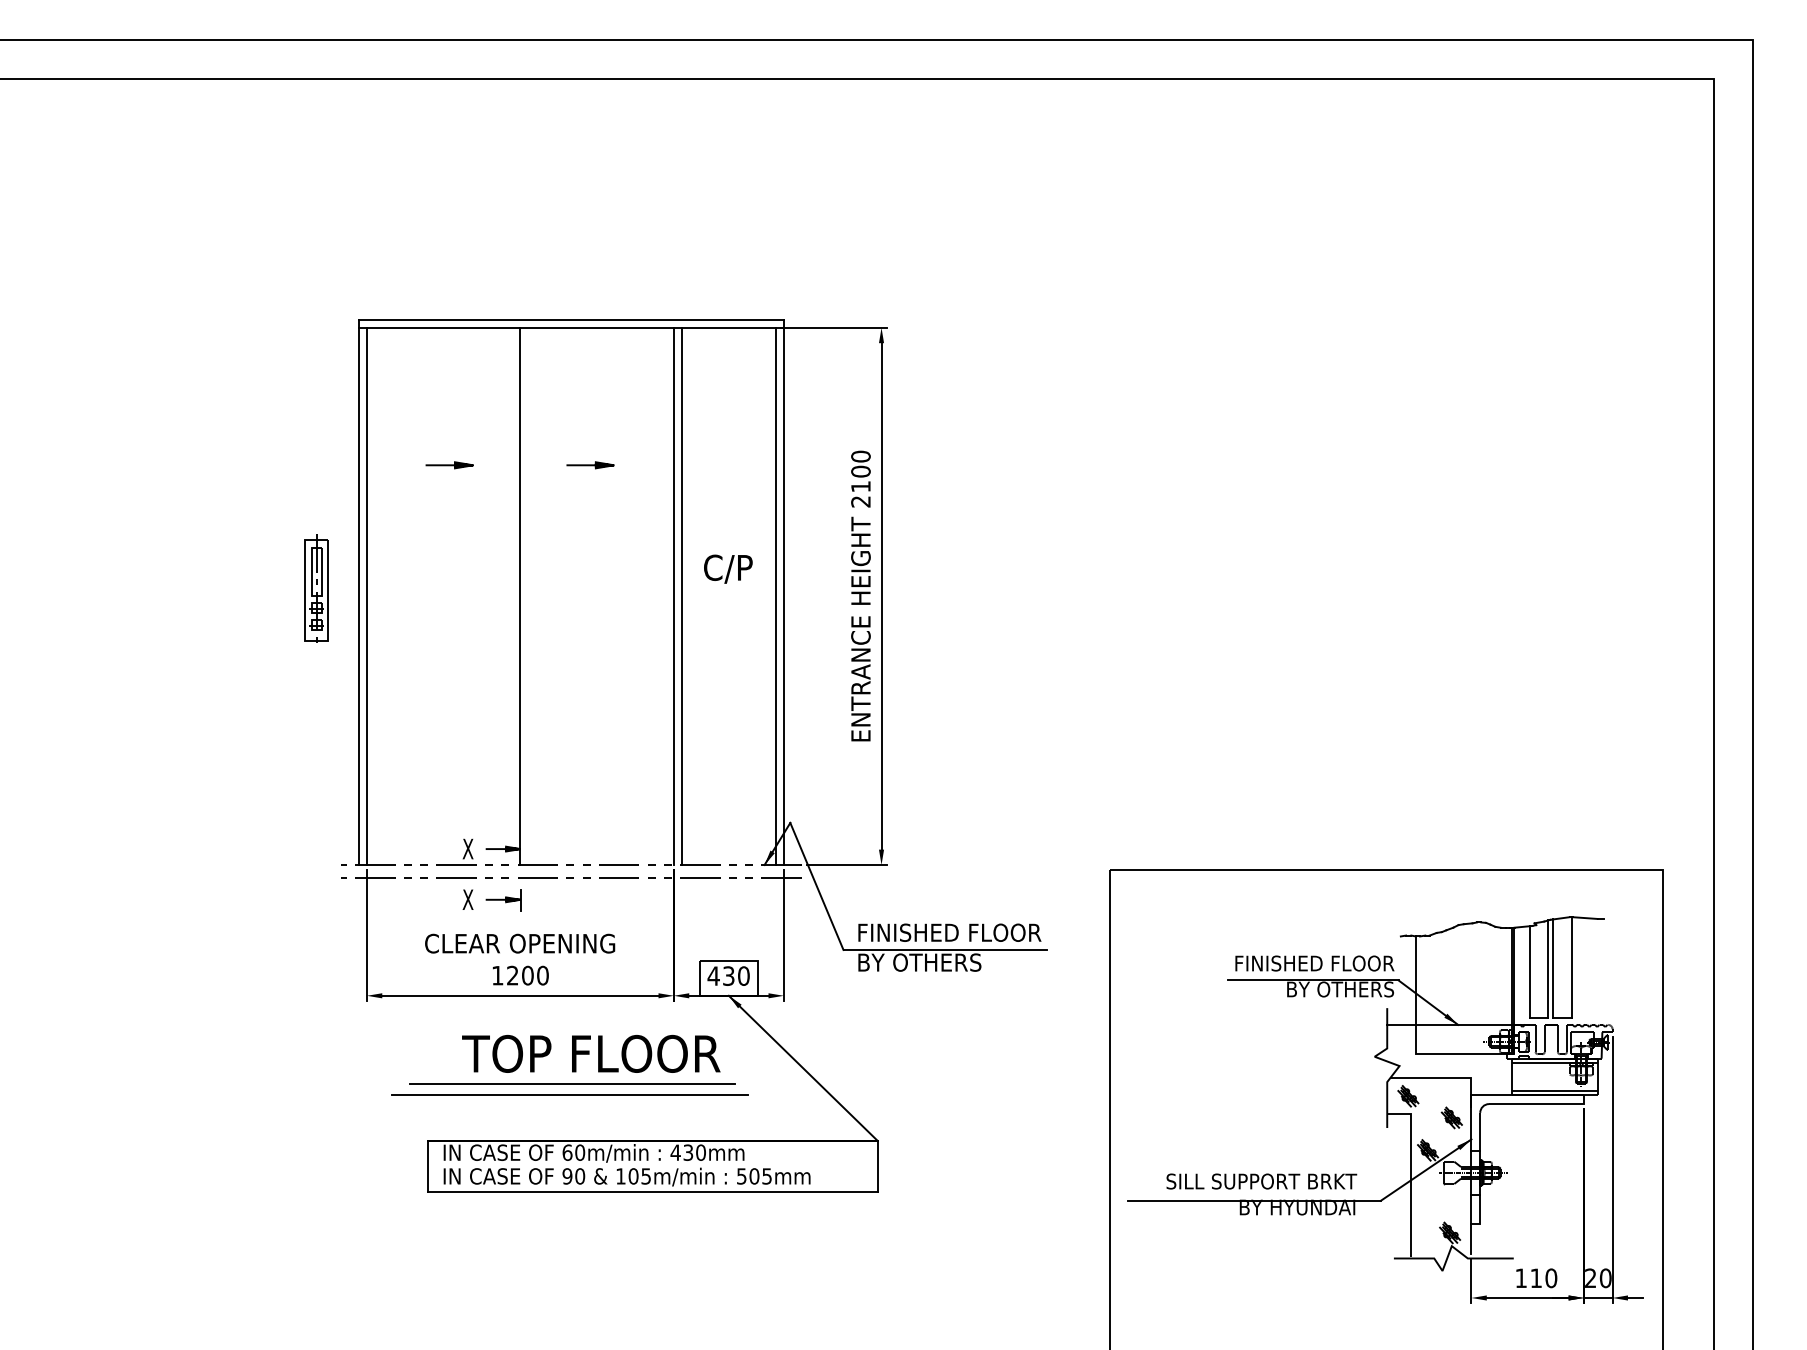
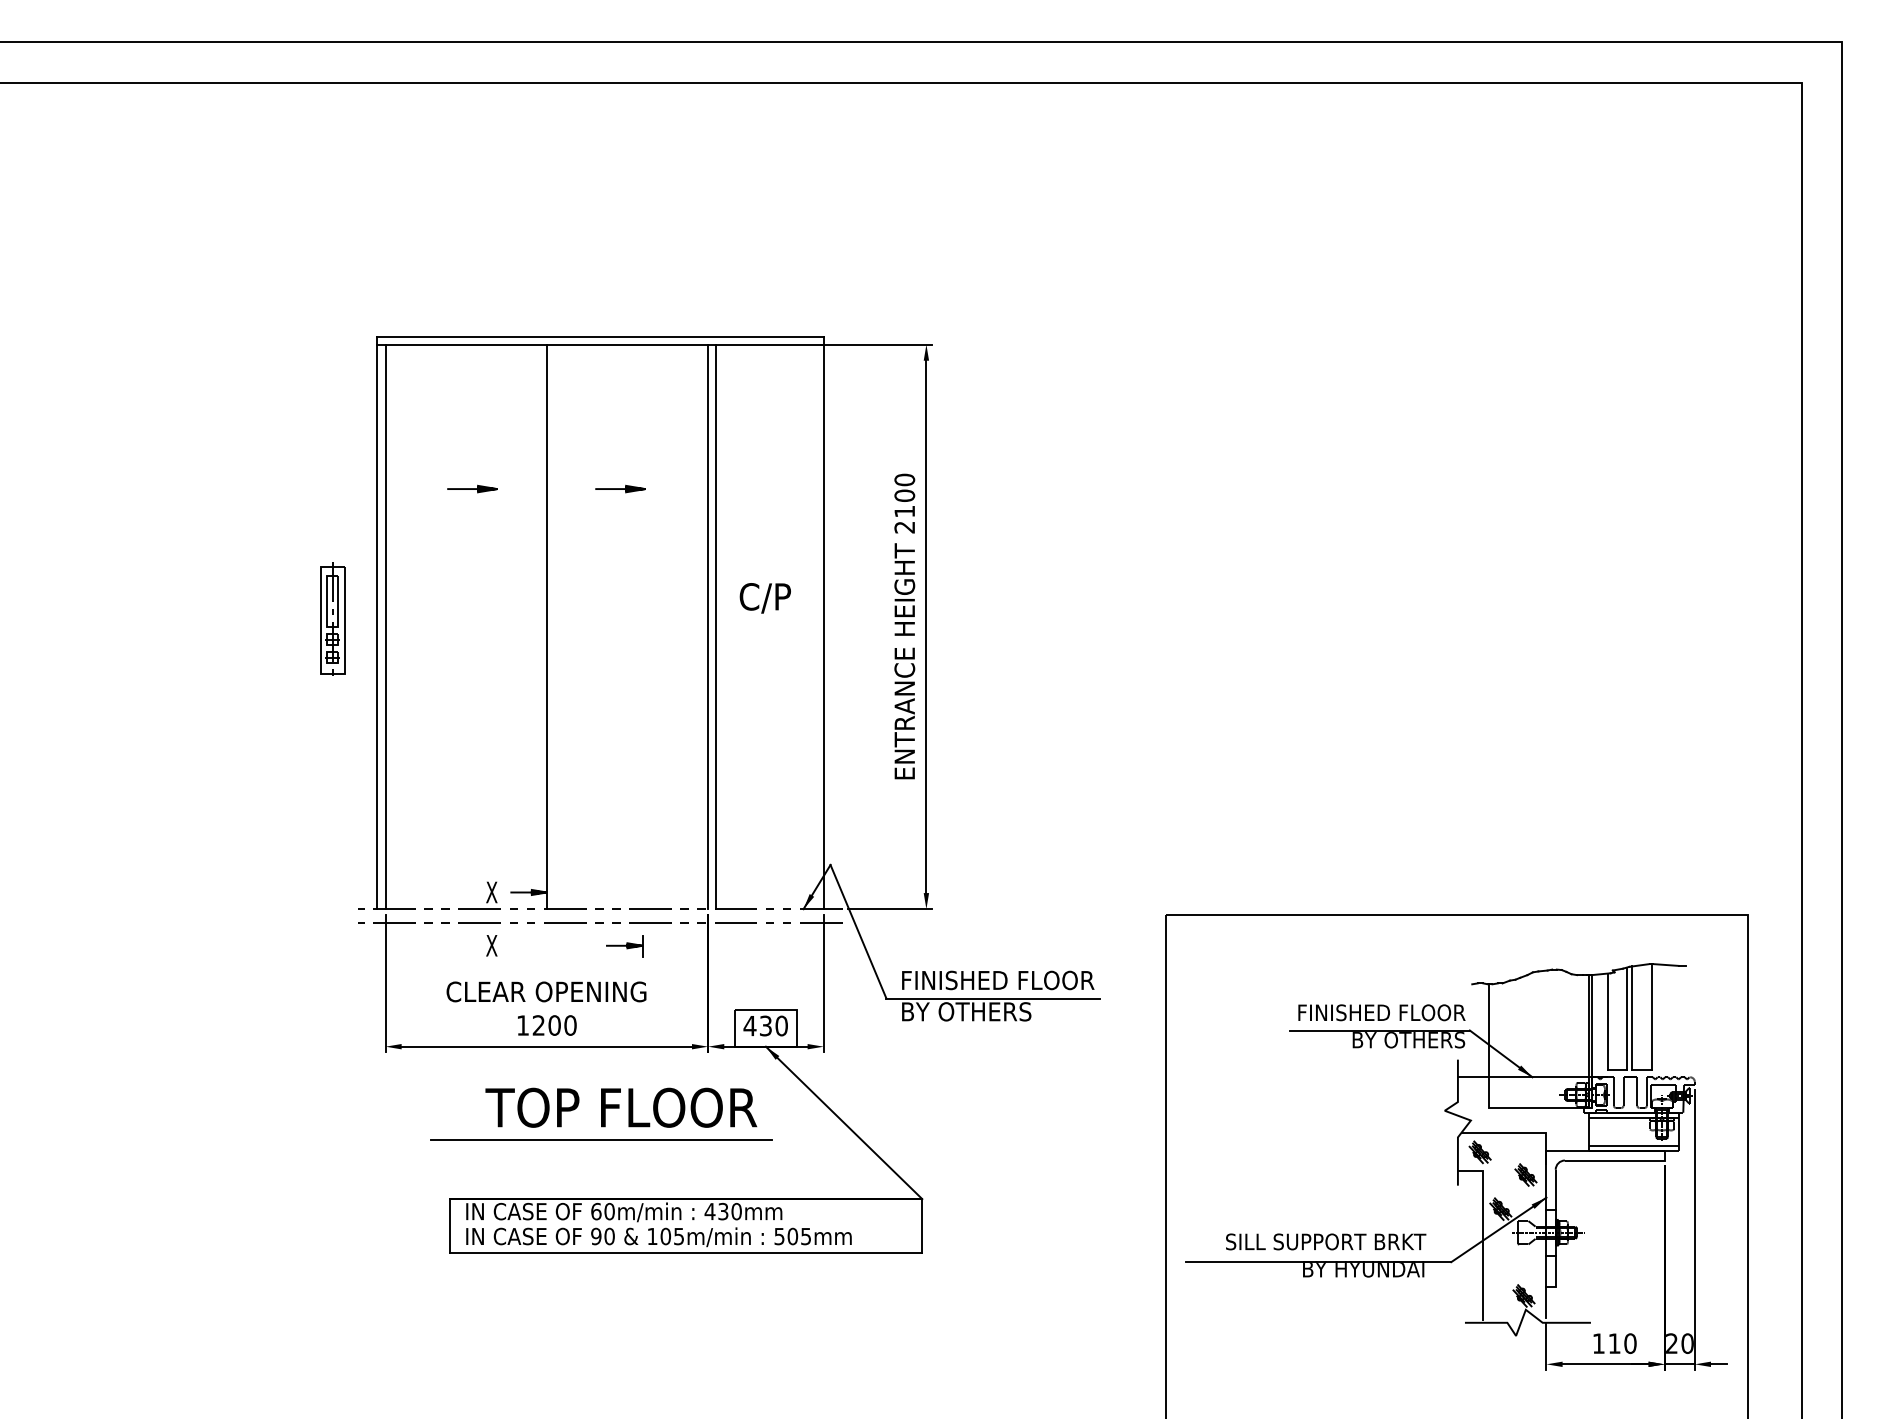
line: (776, 595) -> (816, 625), removed
part: (503, 900) -> (624, 946), moved
line: (569, 1094) -> (598, 1150), removed

